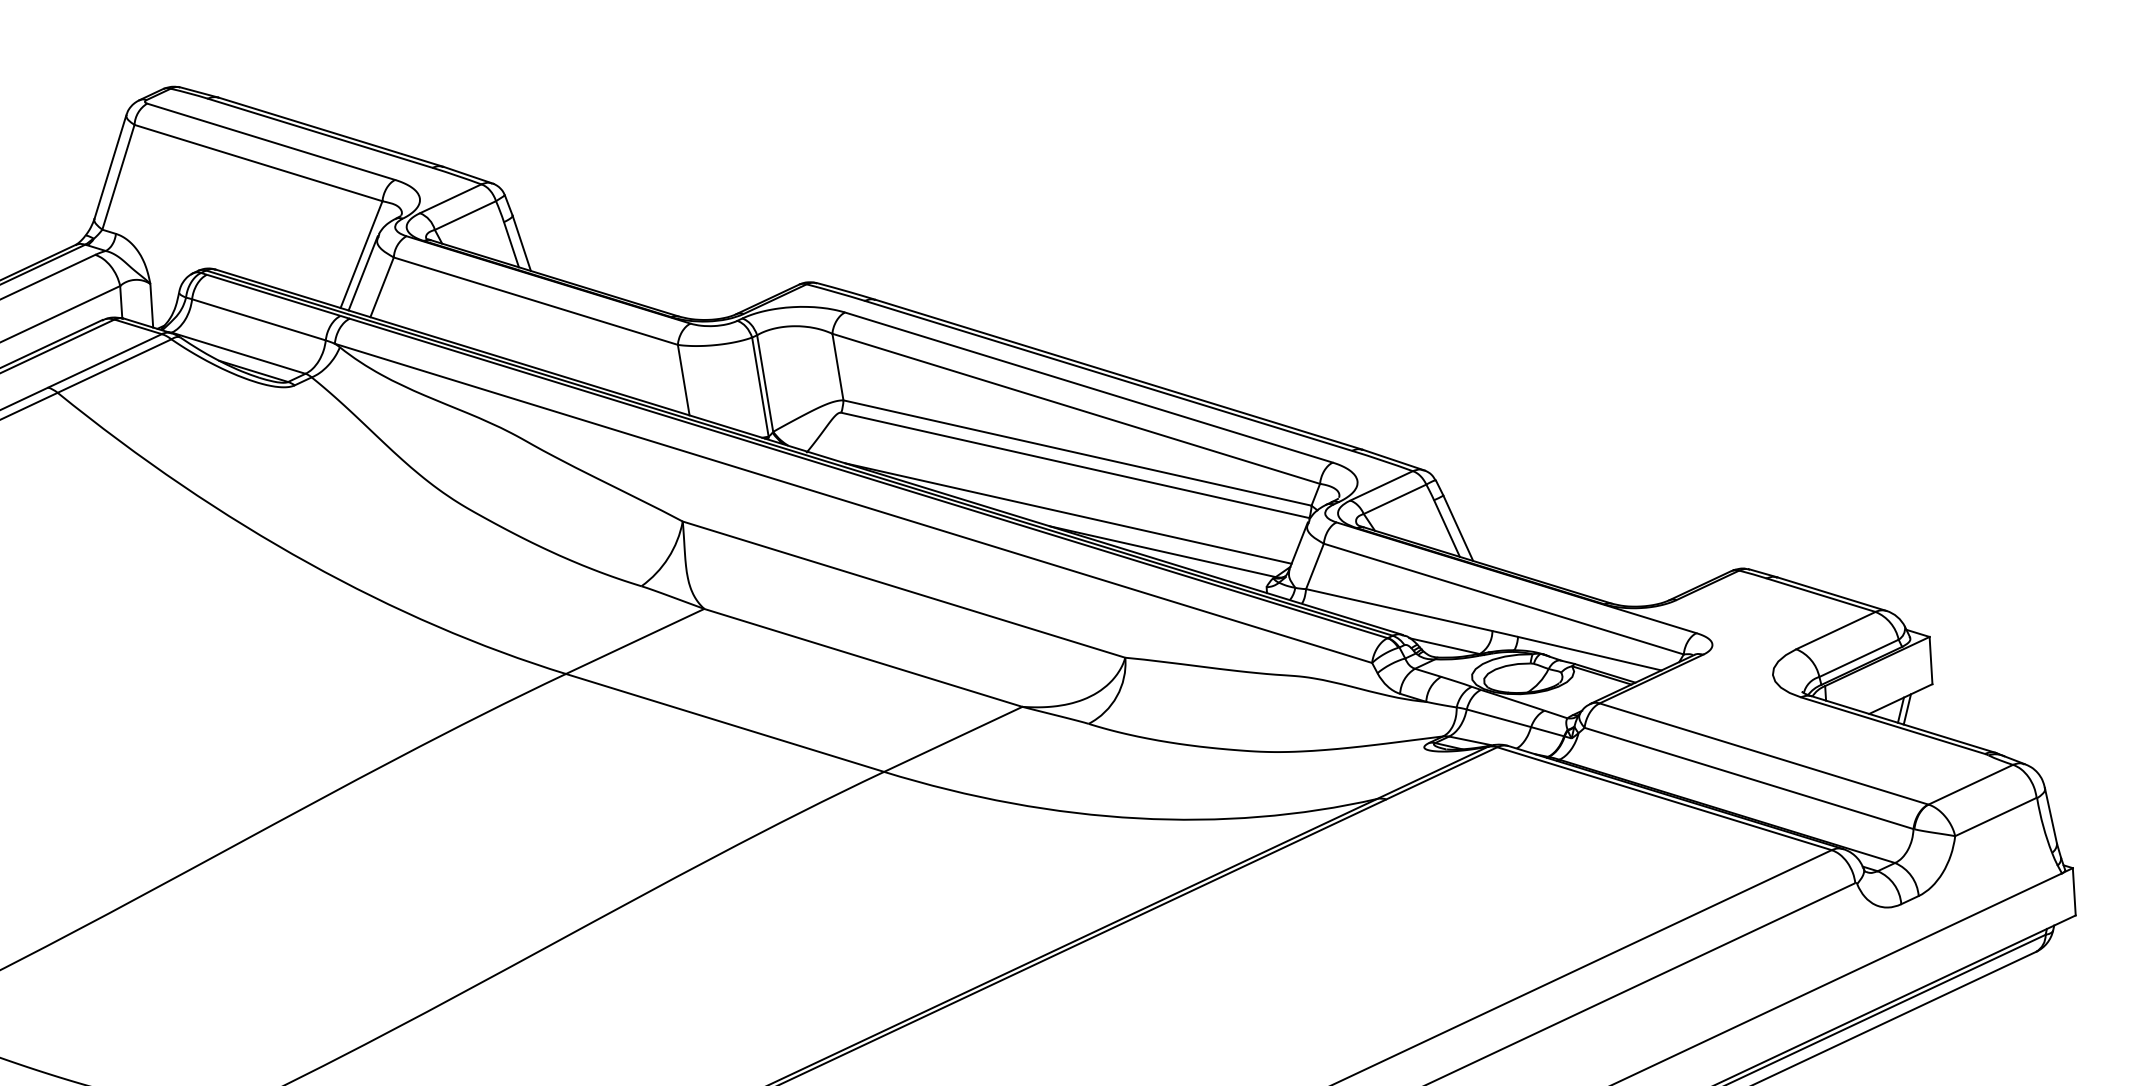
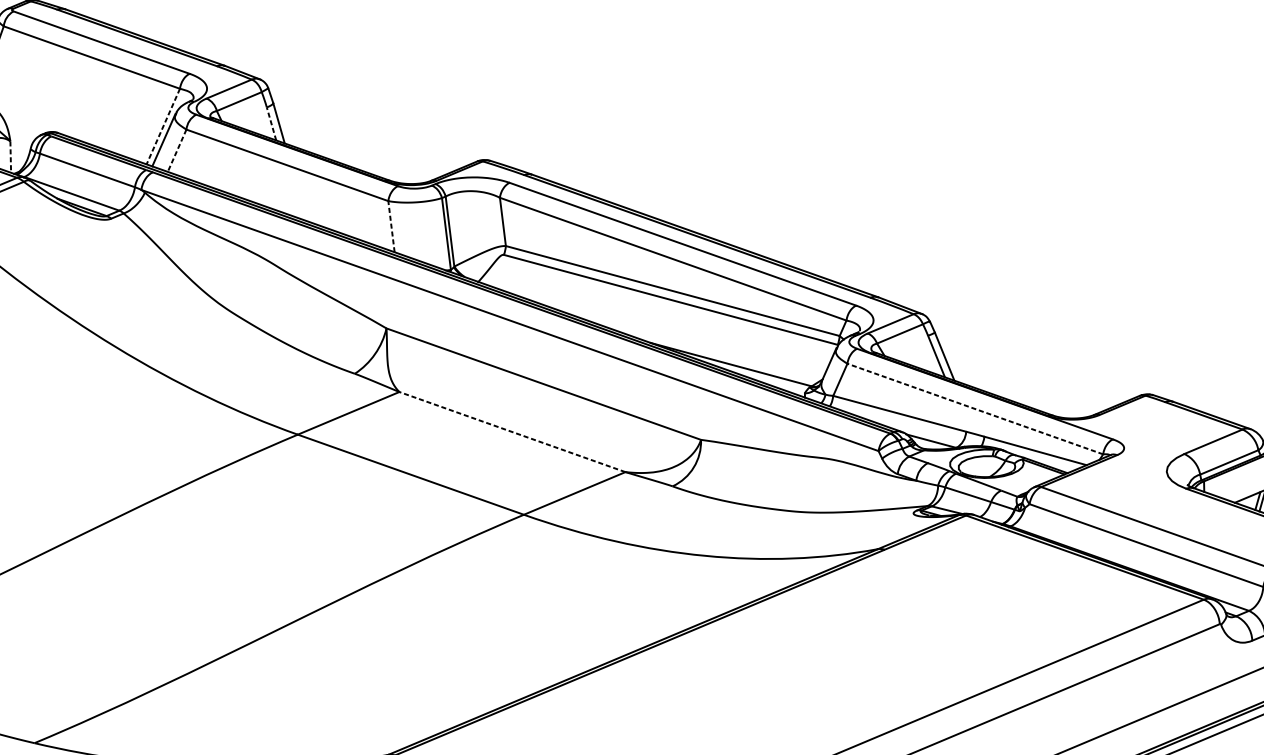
line: (511, 244) -> (271, 123), solid -> dashed
line: (361, 255) -> (163, 127), solid -> dashed
line: (381, 287) -> (176, 150), solid -> dashed
line: (151, 305) -> (10, 156), solid -> dashed
line: (683, 380) -> (391, 226), solid -> dashed
line: (1068, 513) -> (664, 334), removed
line: (1503, 598) -> (975, 408), solid -> dashed
line: (862, 657) -> (511, 431), solid -> dashed

